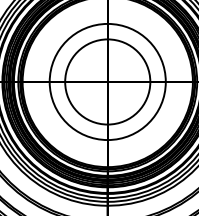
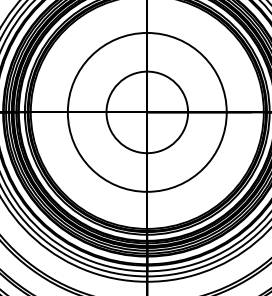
circle: (107, 81) -> (146, 111), size x0.7

